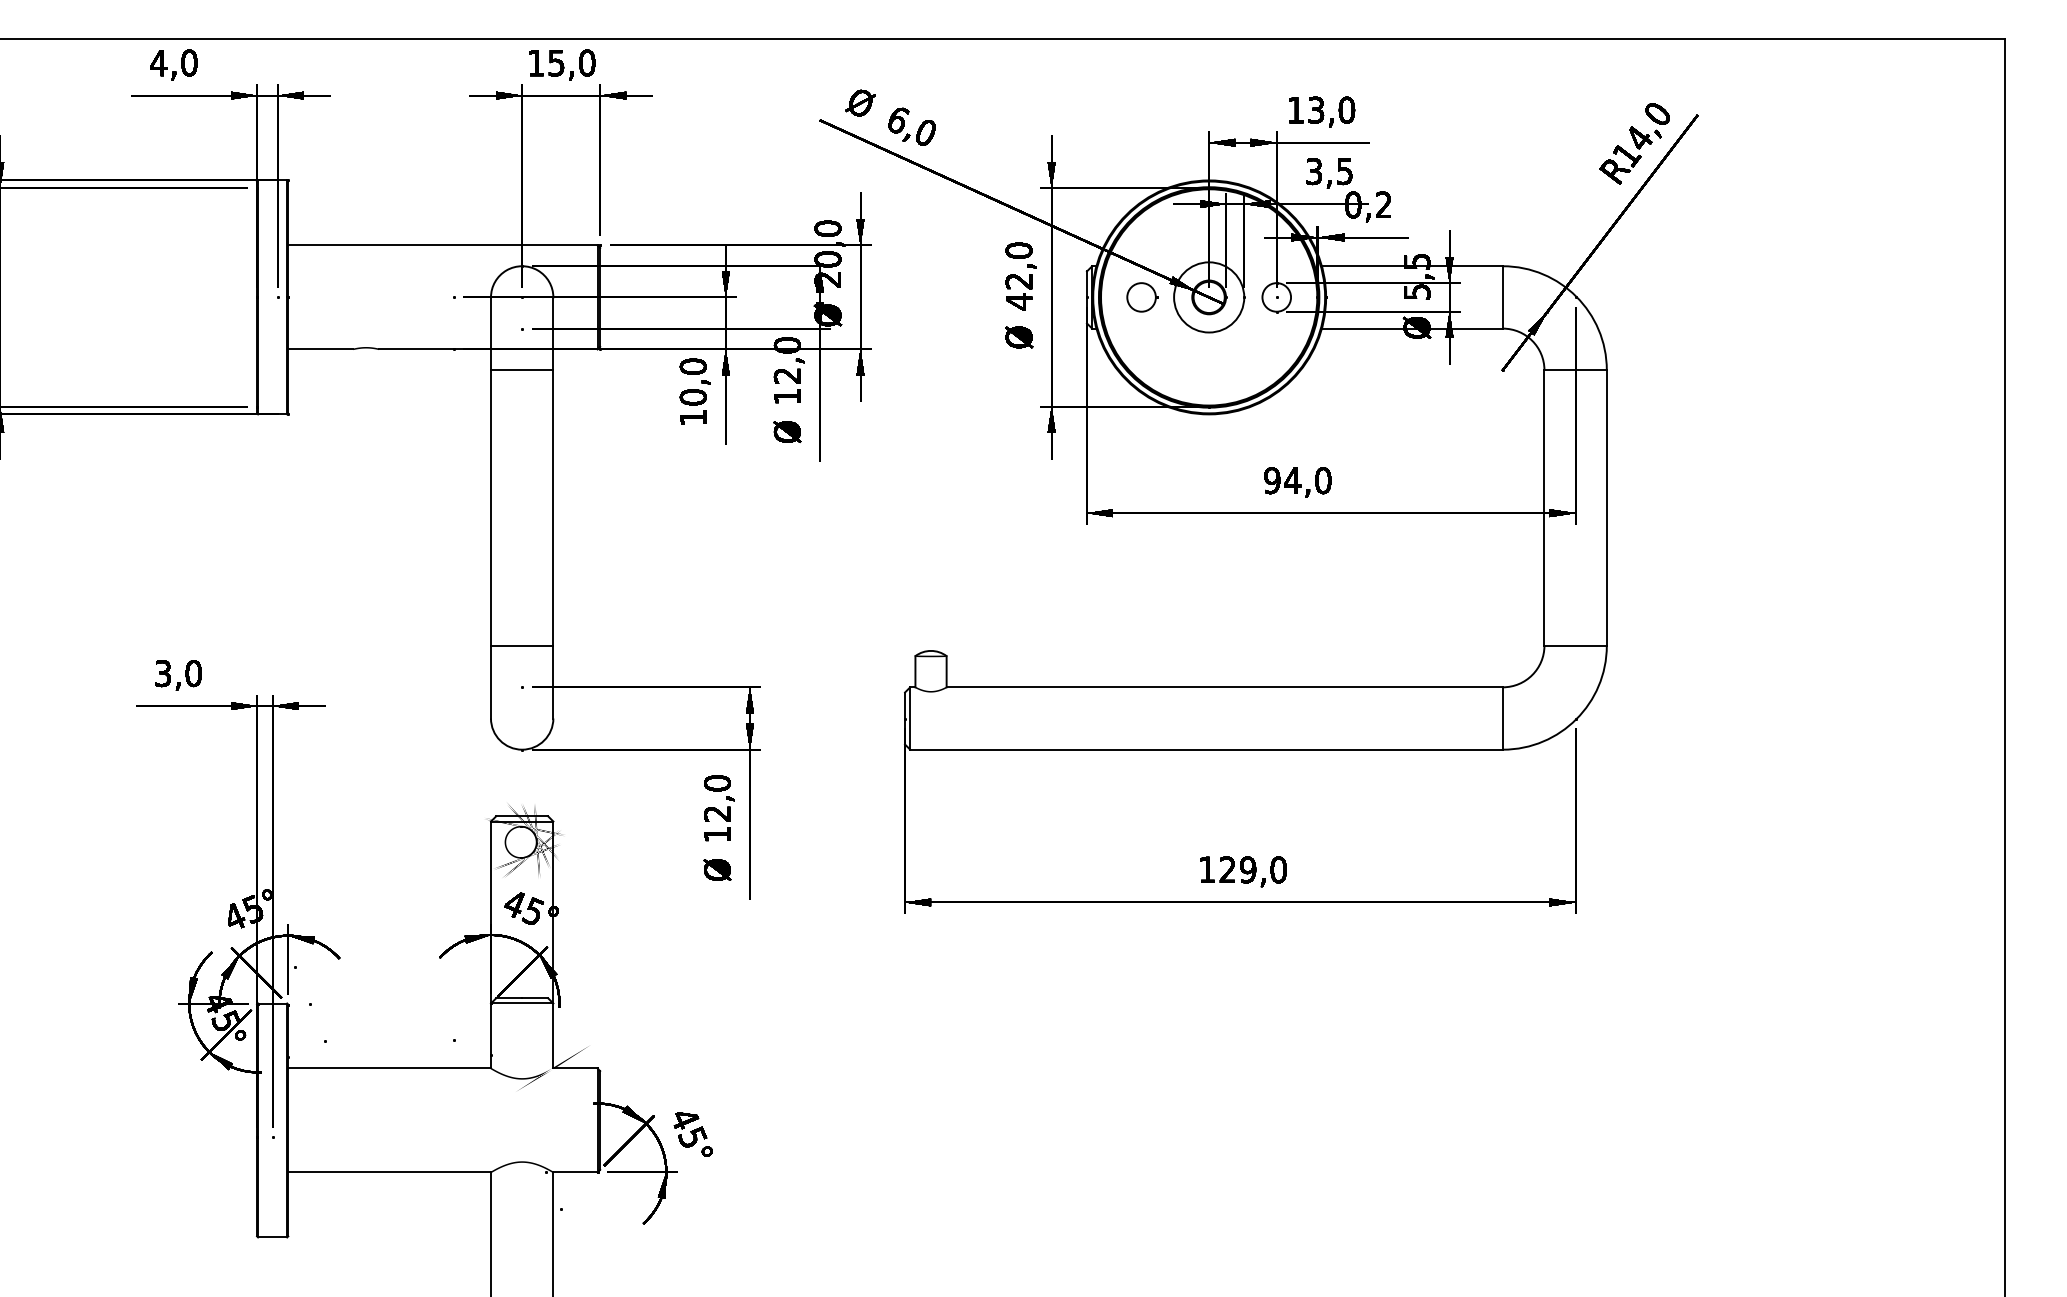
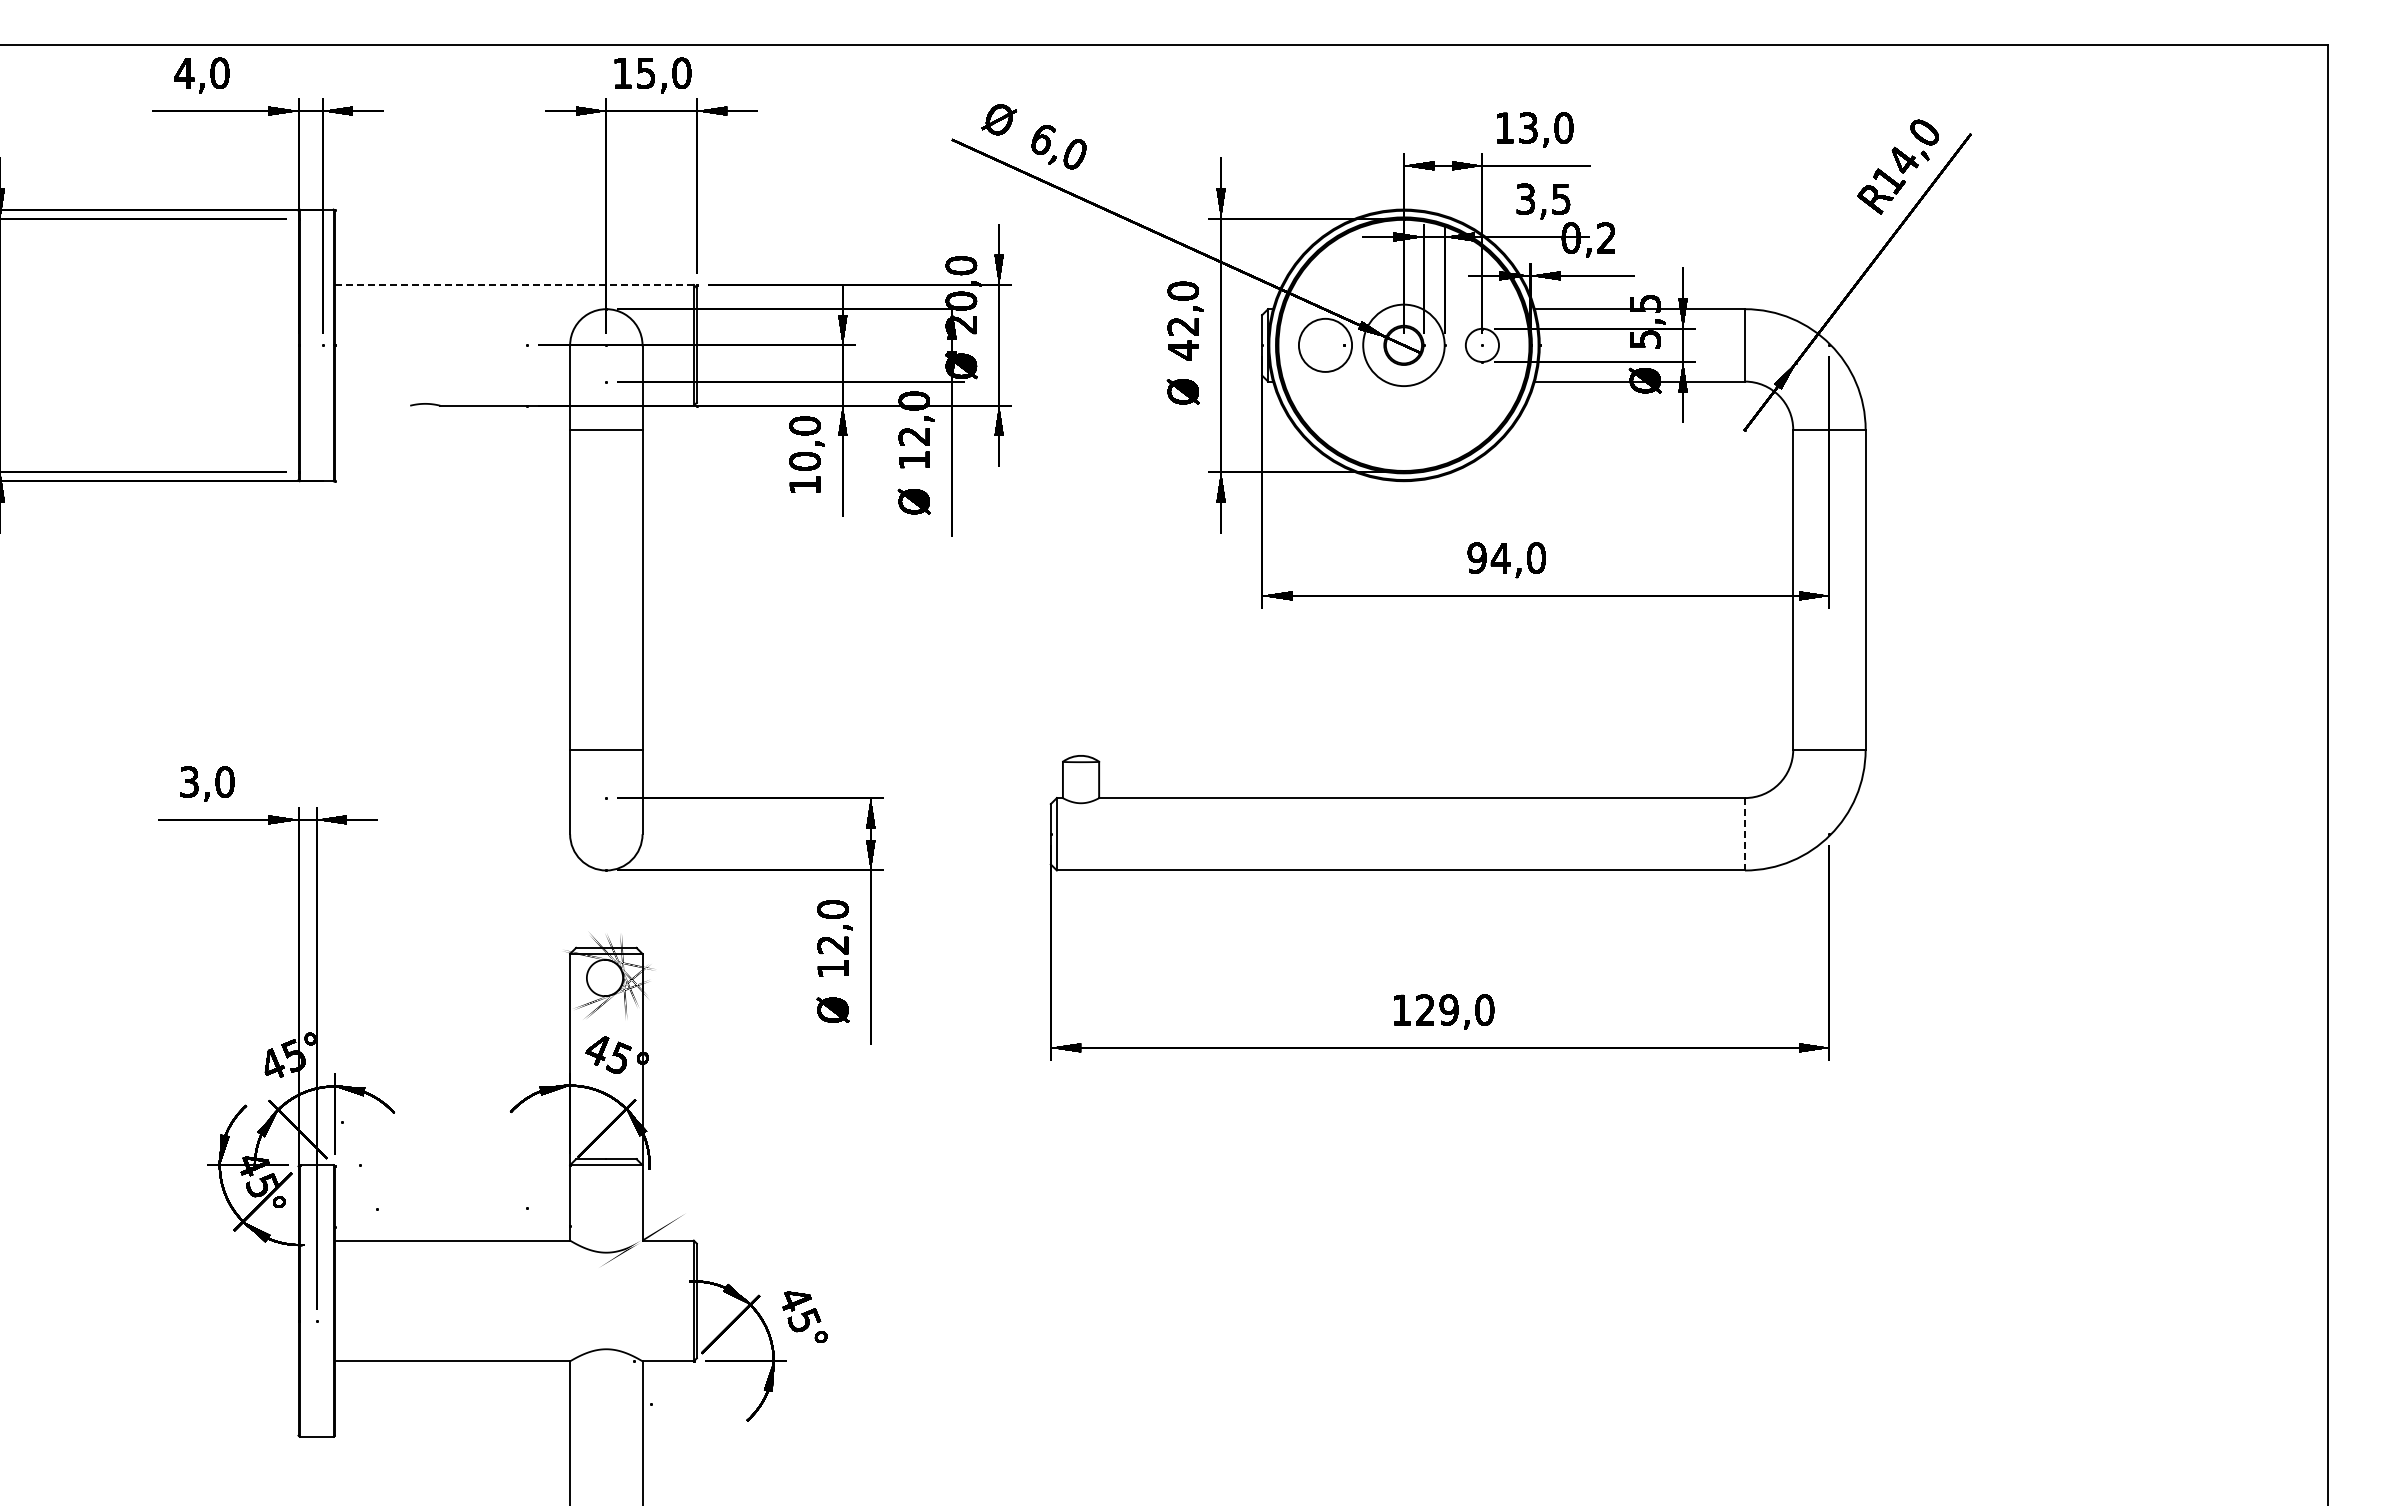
line: (443, 245) -> (514, 285), solid -> dashed
circle: (1141, 297) -> (1325, 345), size x1.6
line: (320, 349) -> (372, 405), removed
line: (1502, 718) -> (1744, 834), solid -> dashed

